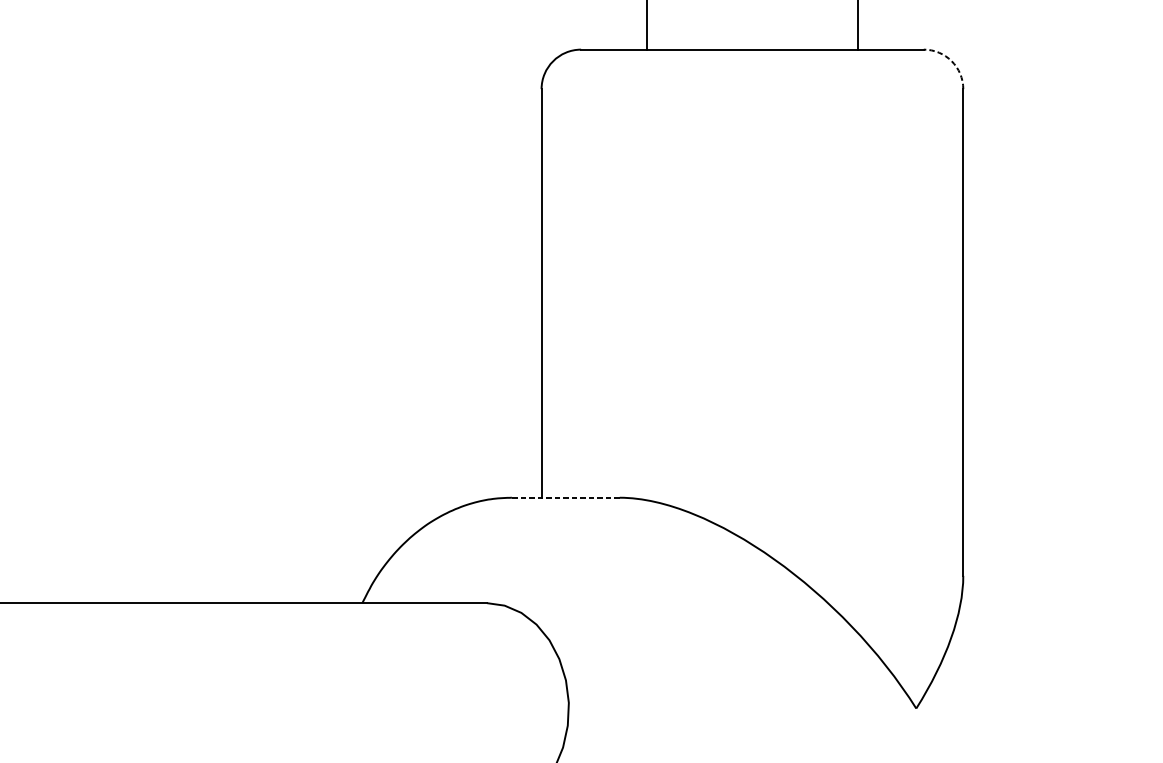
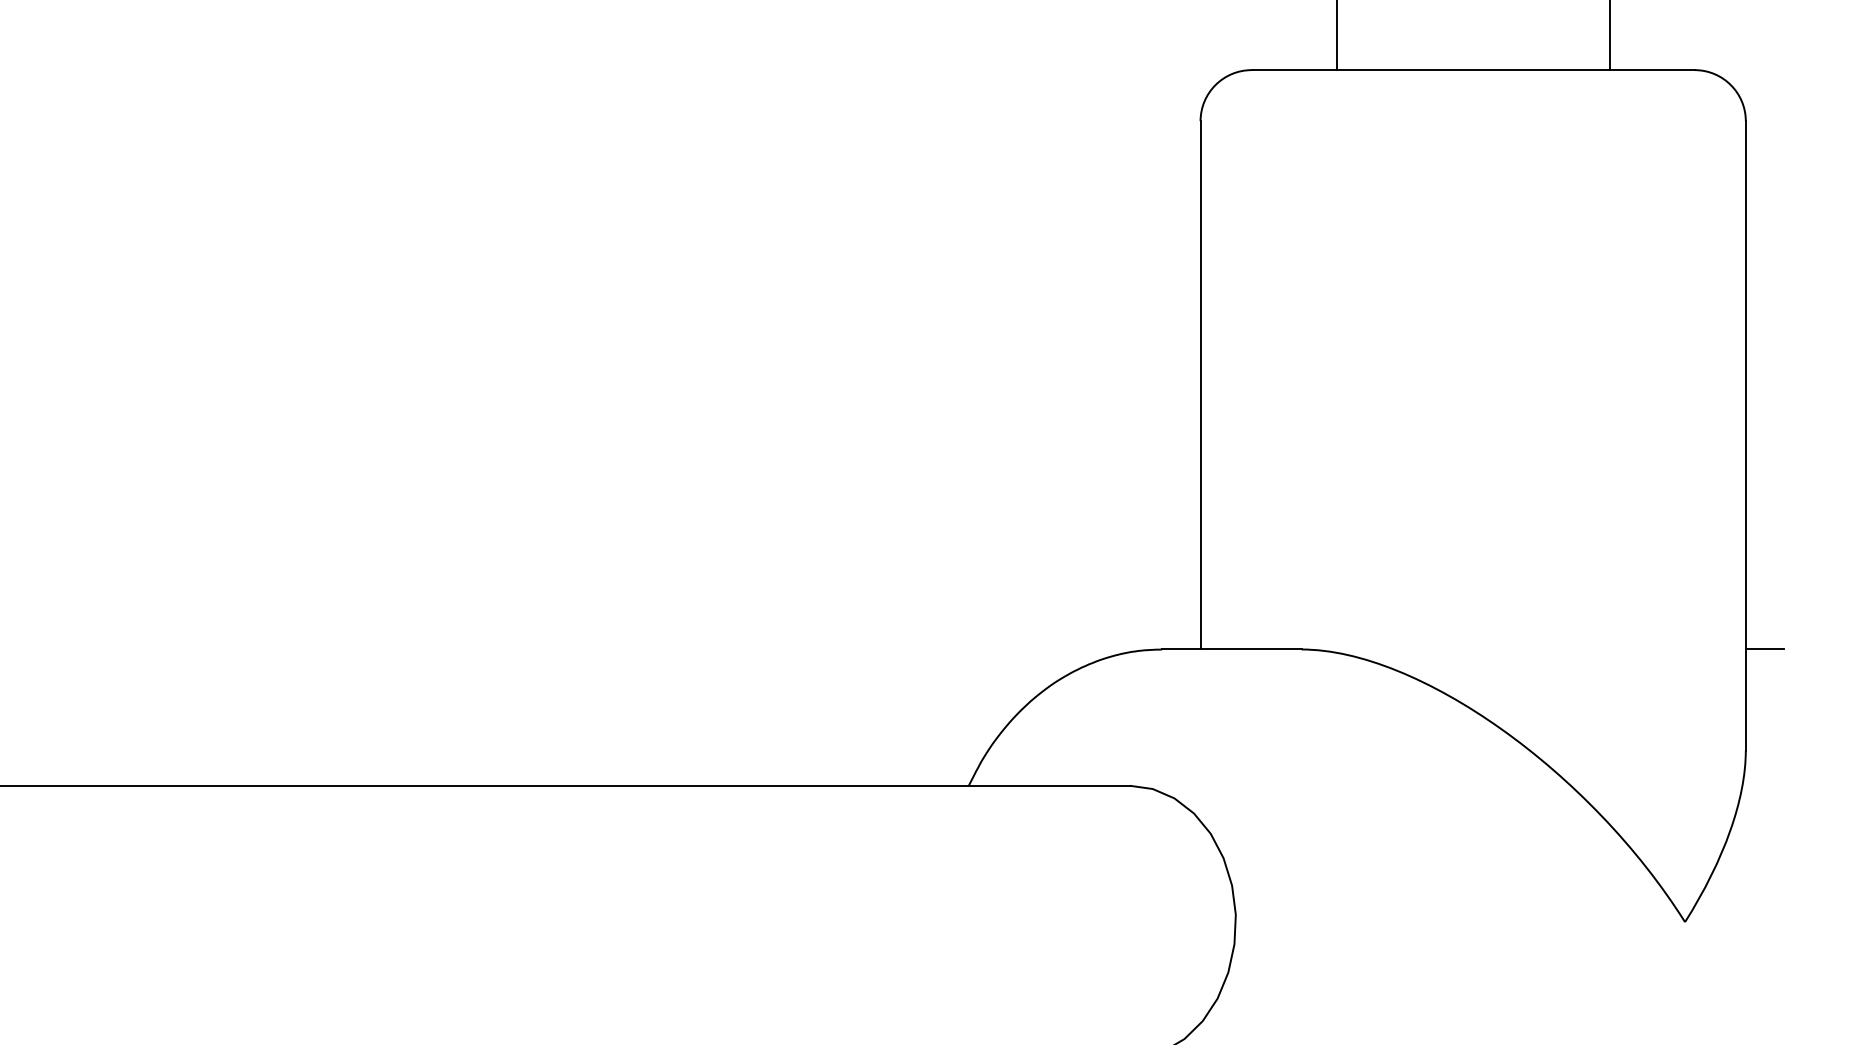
arc: (951, 61) -> (1730, 85), dashed -> solid
line: (565, 497) -> (1231, 649), dashed -> solid
line: (977, 497) -> (1764, 649), added

